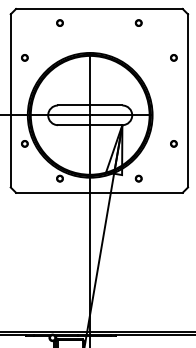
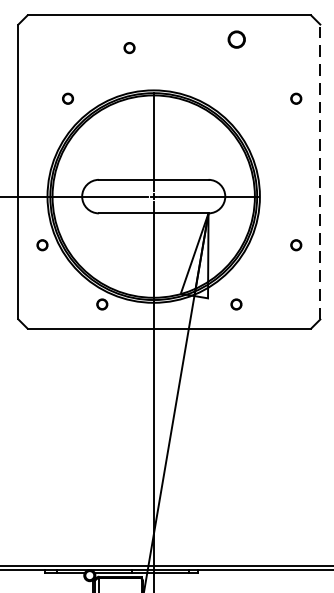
part: (59, 22) -> (128, 47), moved
part: (138, 22) -> (235, 38), size x1.6
part: (24, 57) -> (67, 98), moved
line: (188, 100) -> (321, 171), solid -> dashed

